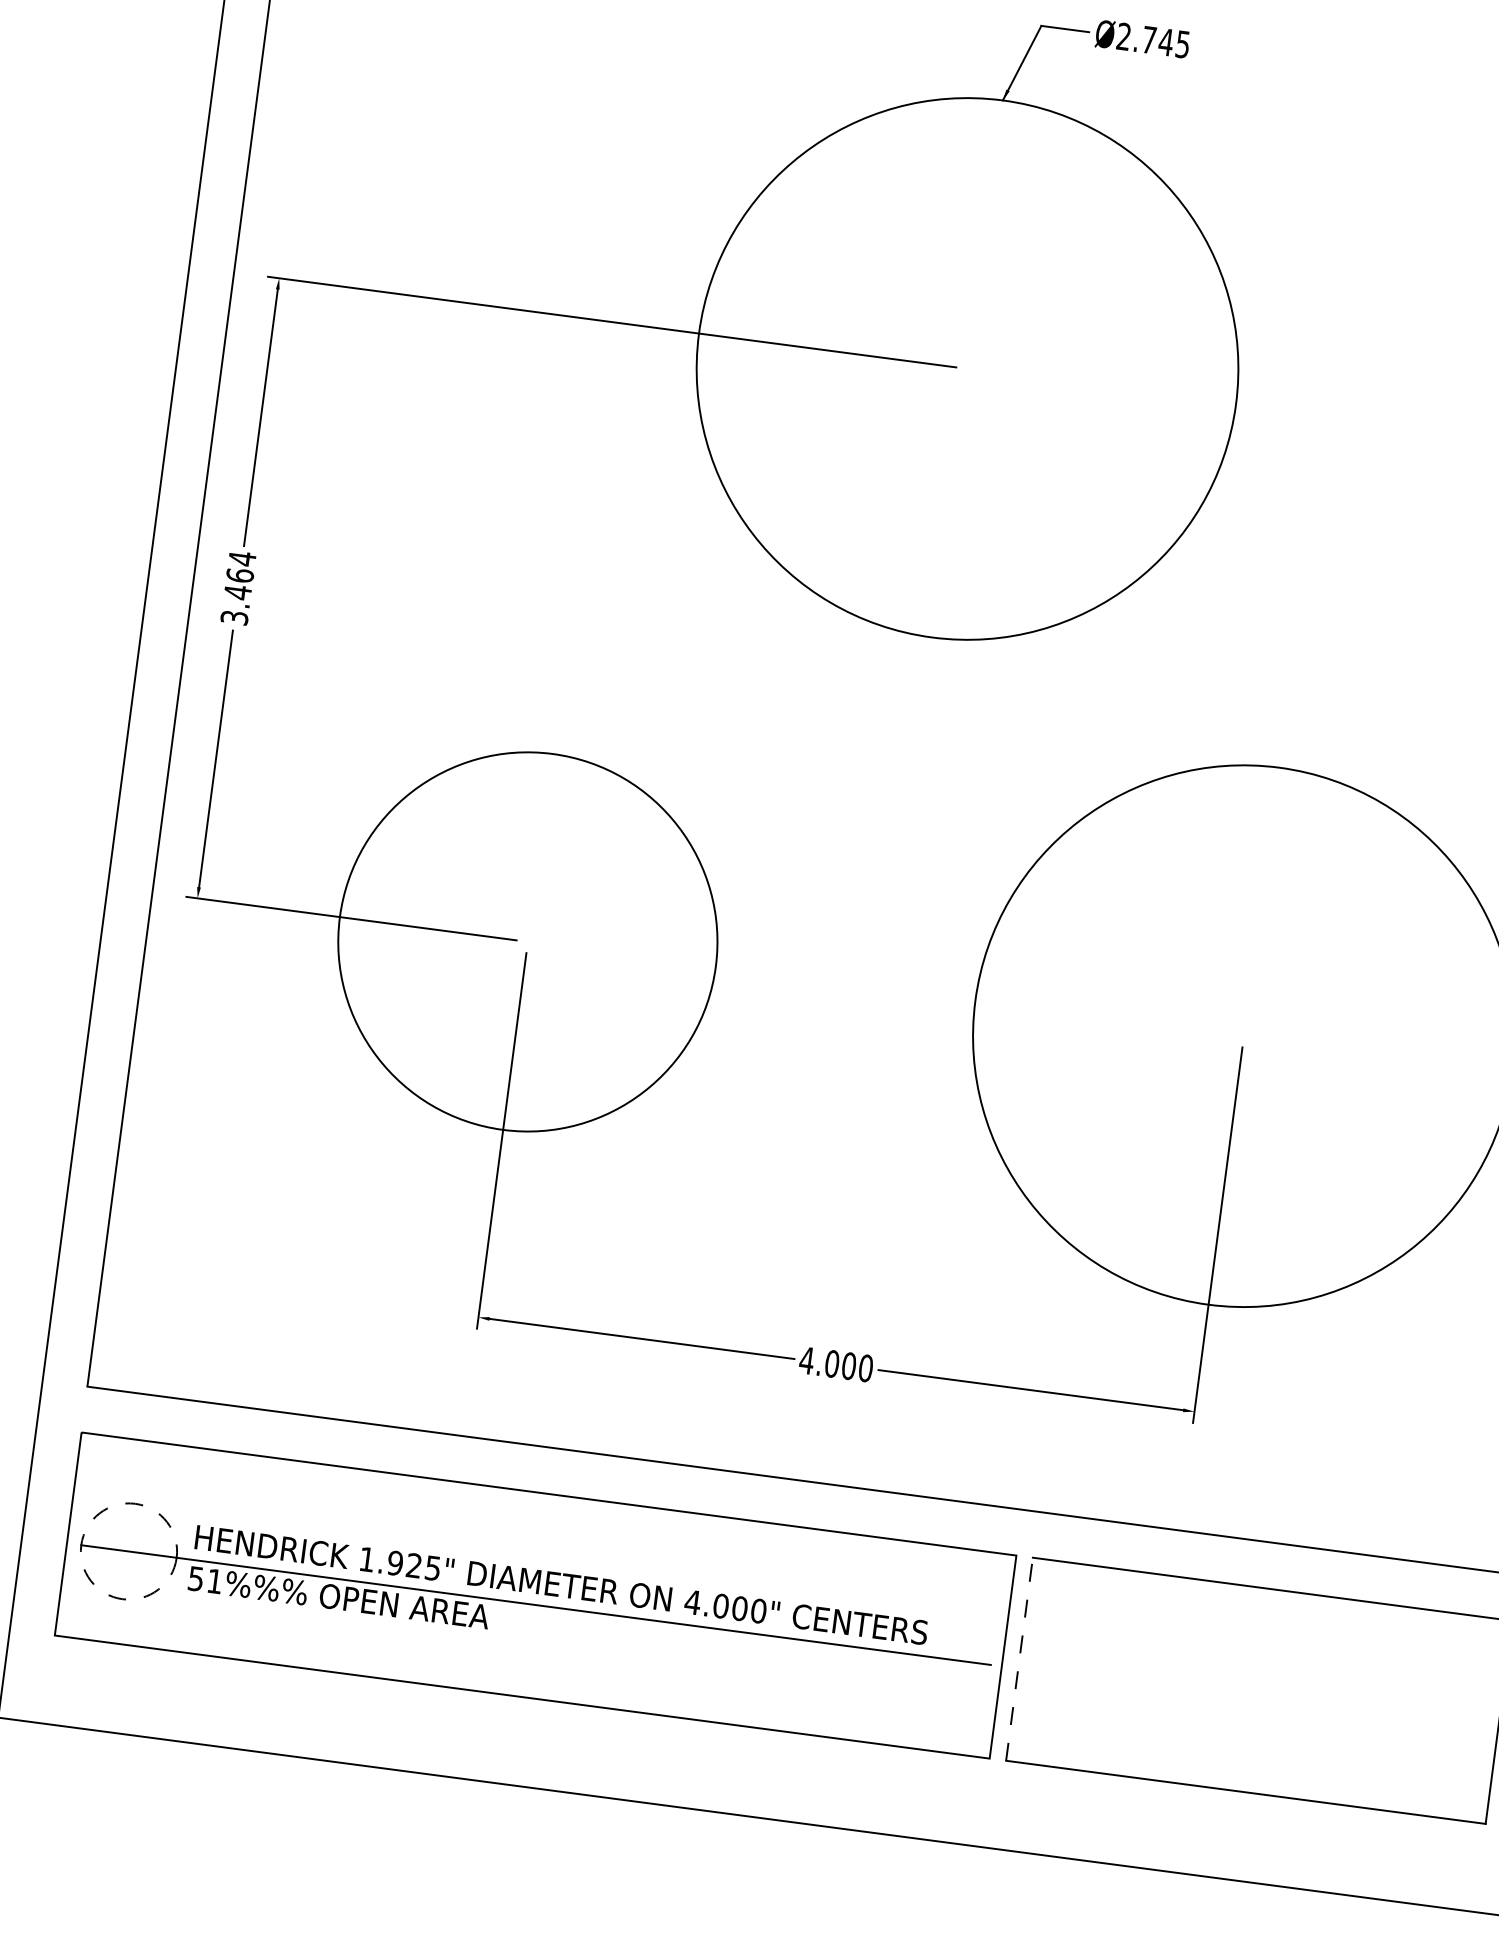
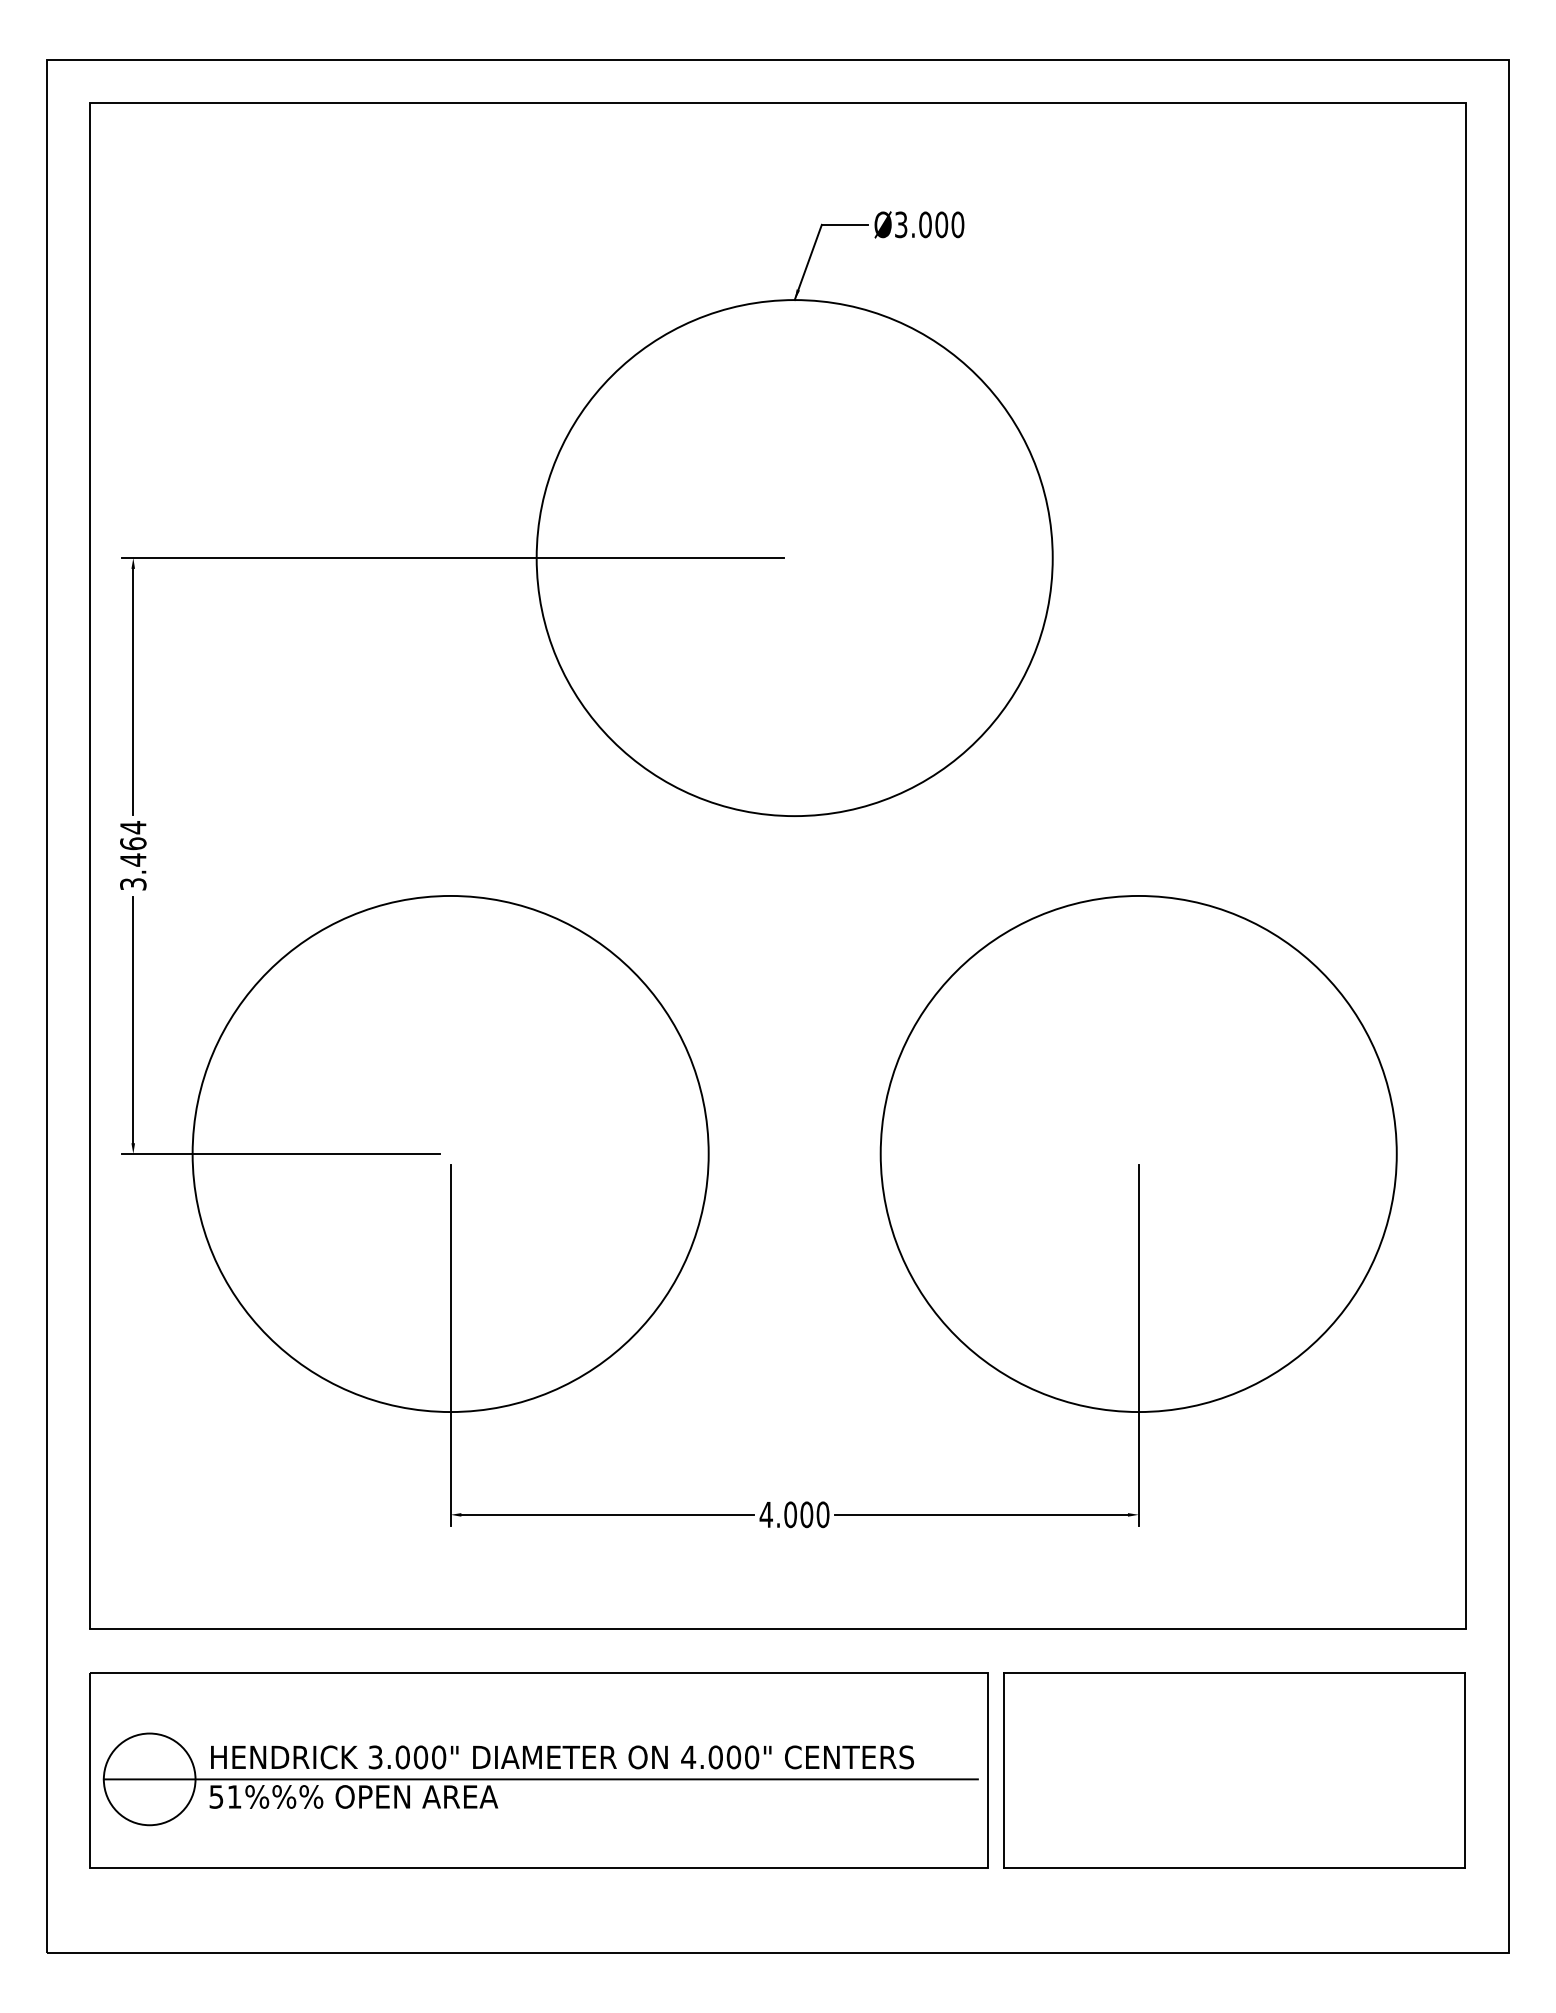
text: (1153, 40) -> (929, 224), Ø2.745 -> Ø3.000
circle: (527, 941) -> (450, 1153), size x1.43
circle: (128, 1551) -> (149, 1779), dashed -> solid
text: (400, 1564) -> (407, 1757), 1.925" -> 3.000"
line: (1019, 1659) -> (1004, 1770), dashed -> solid

